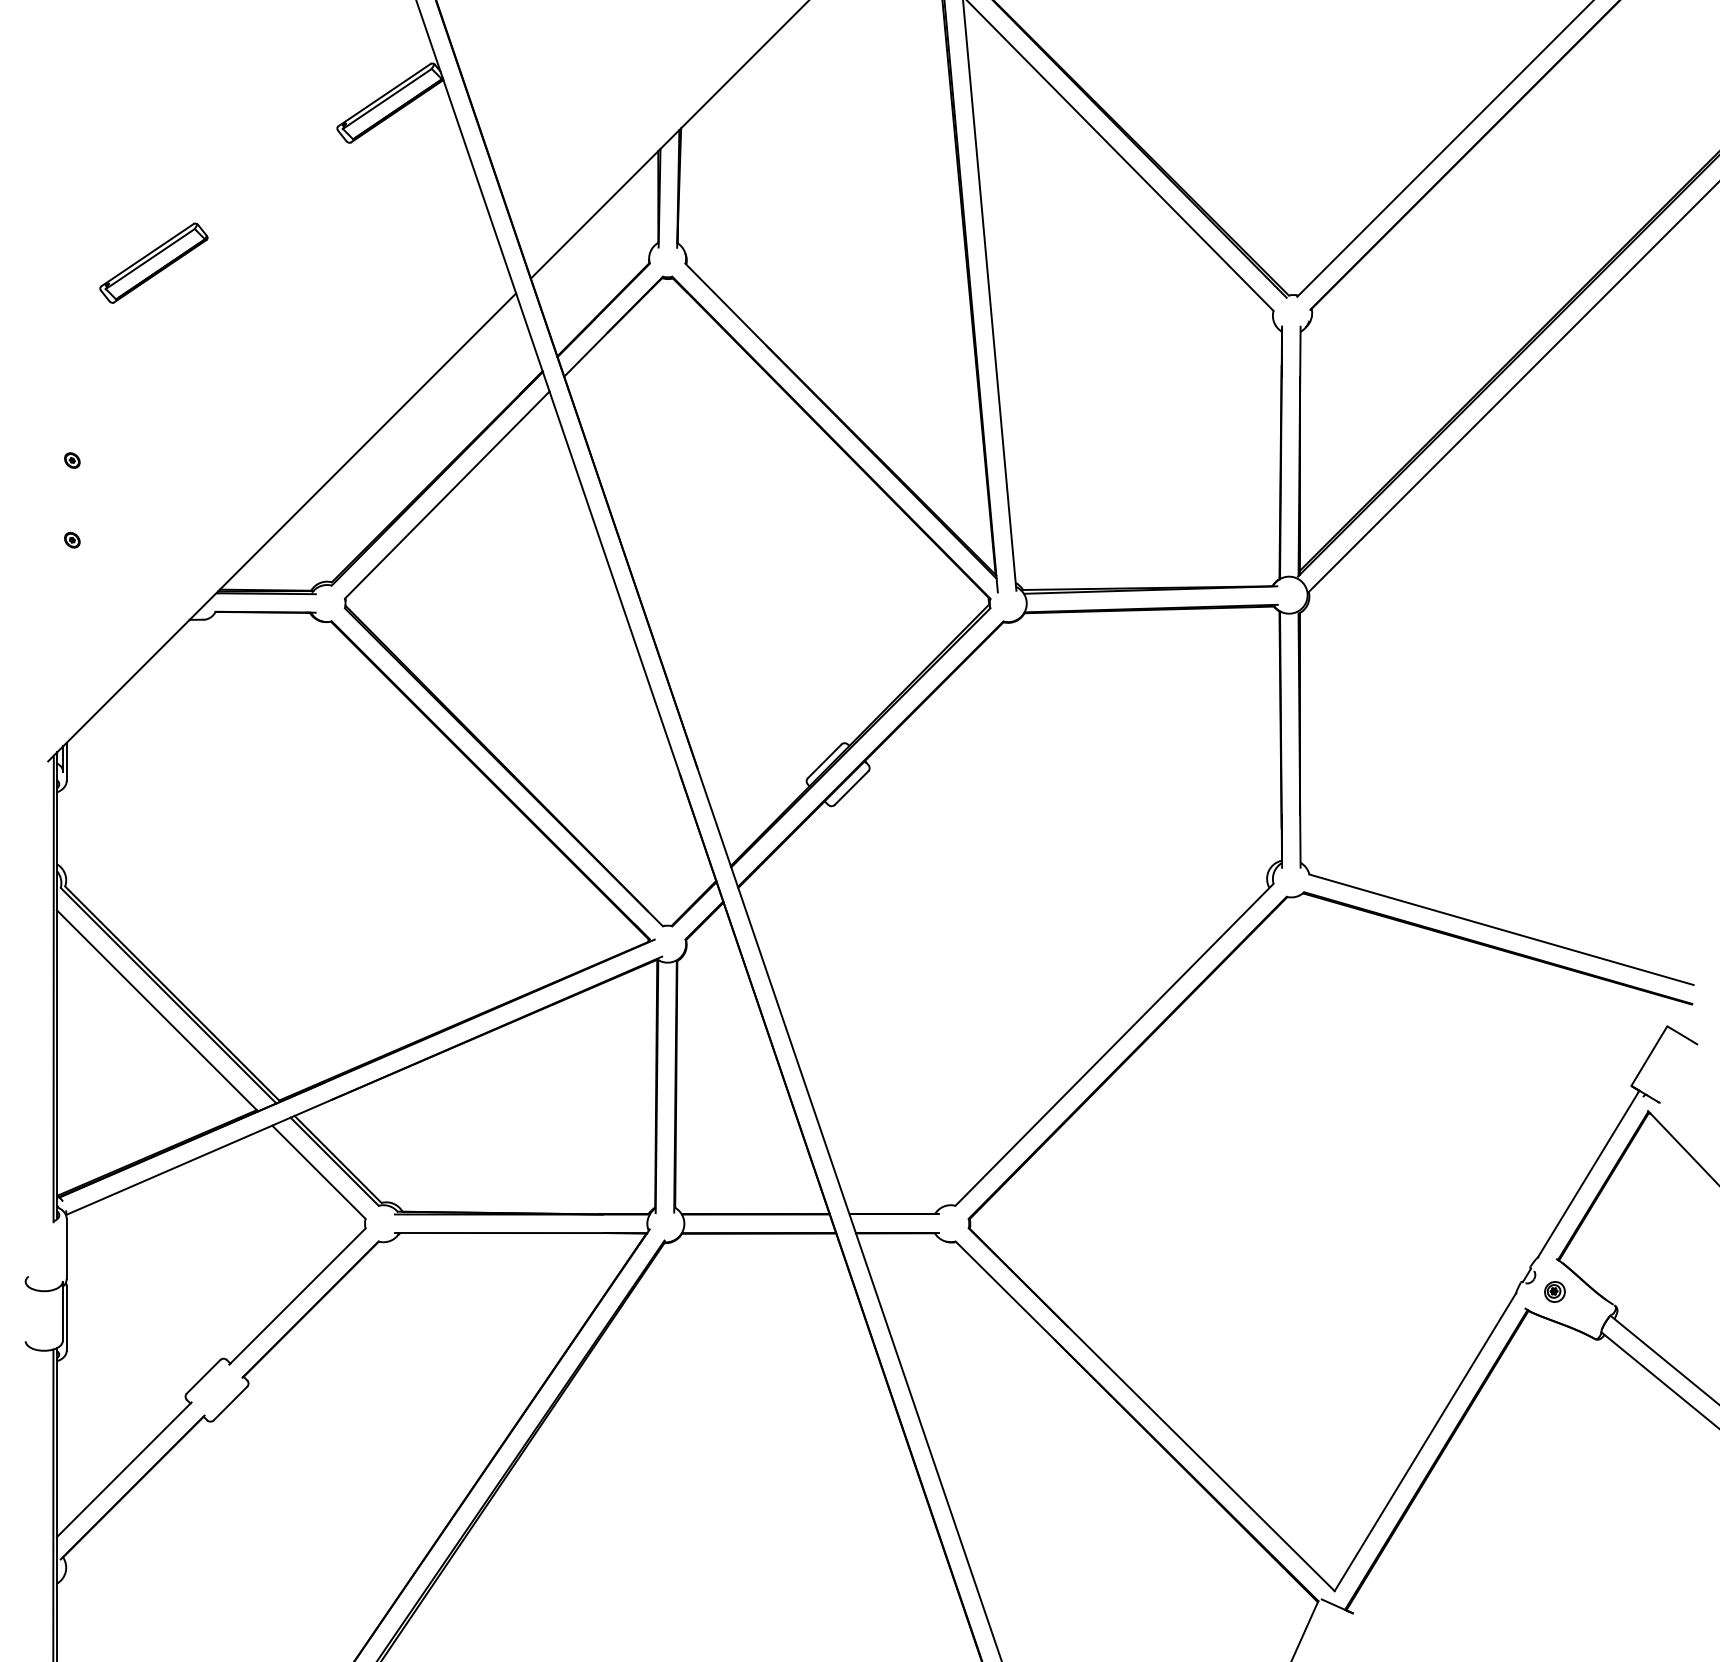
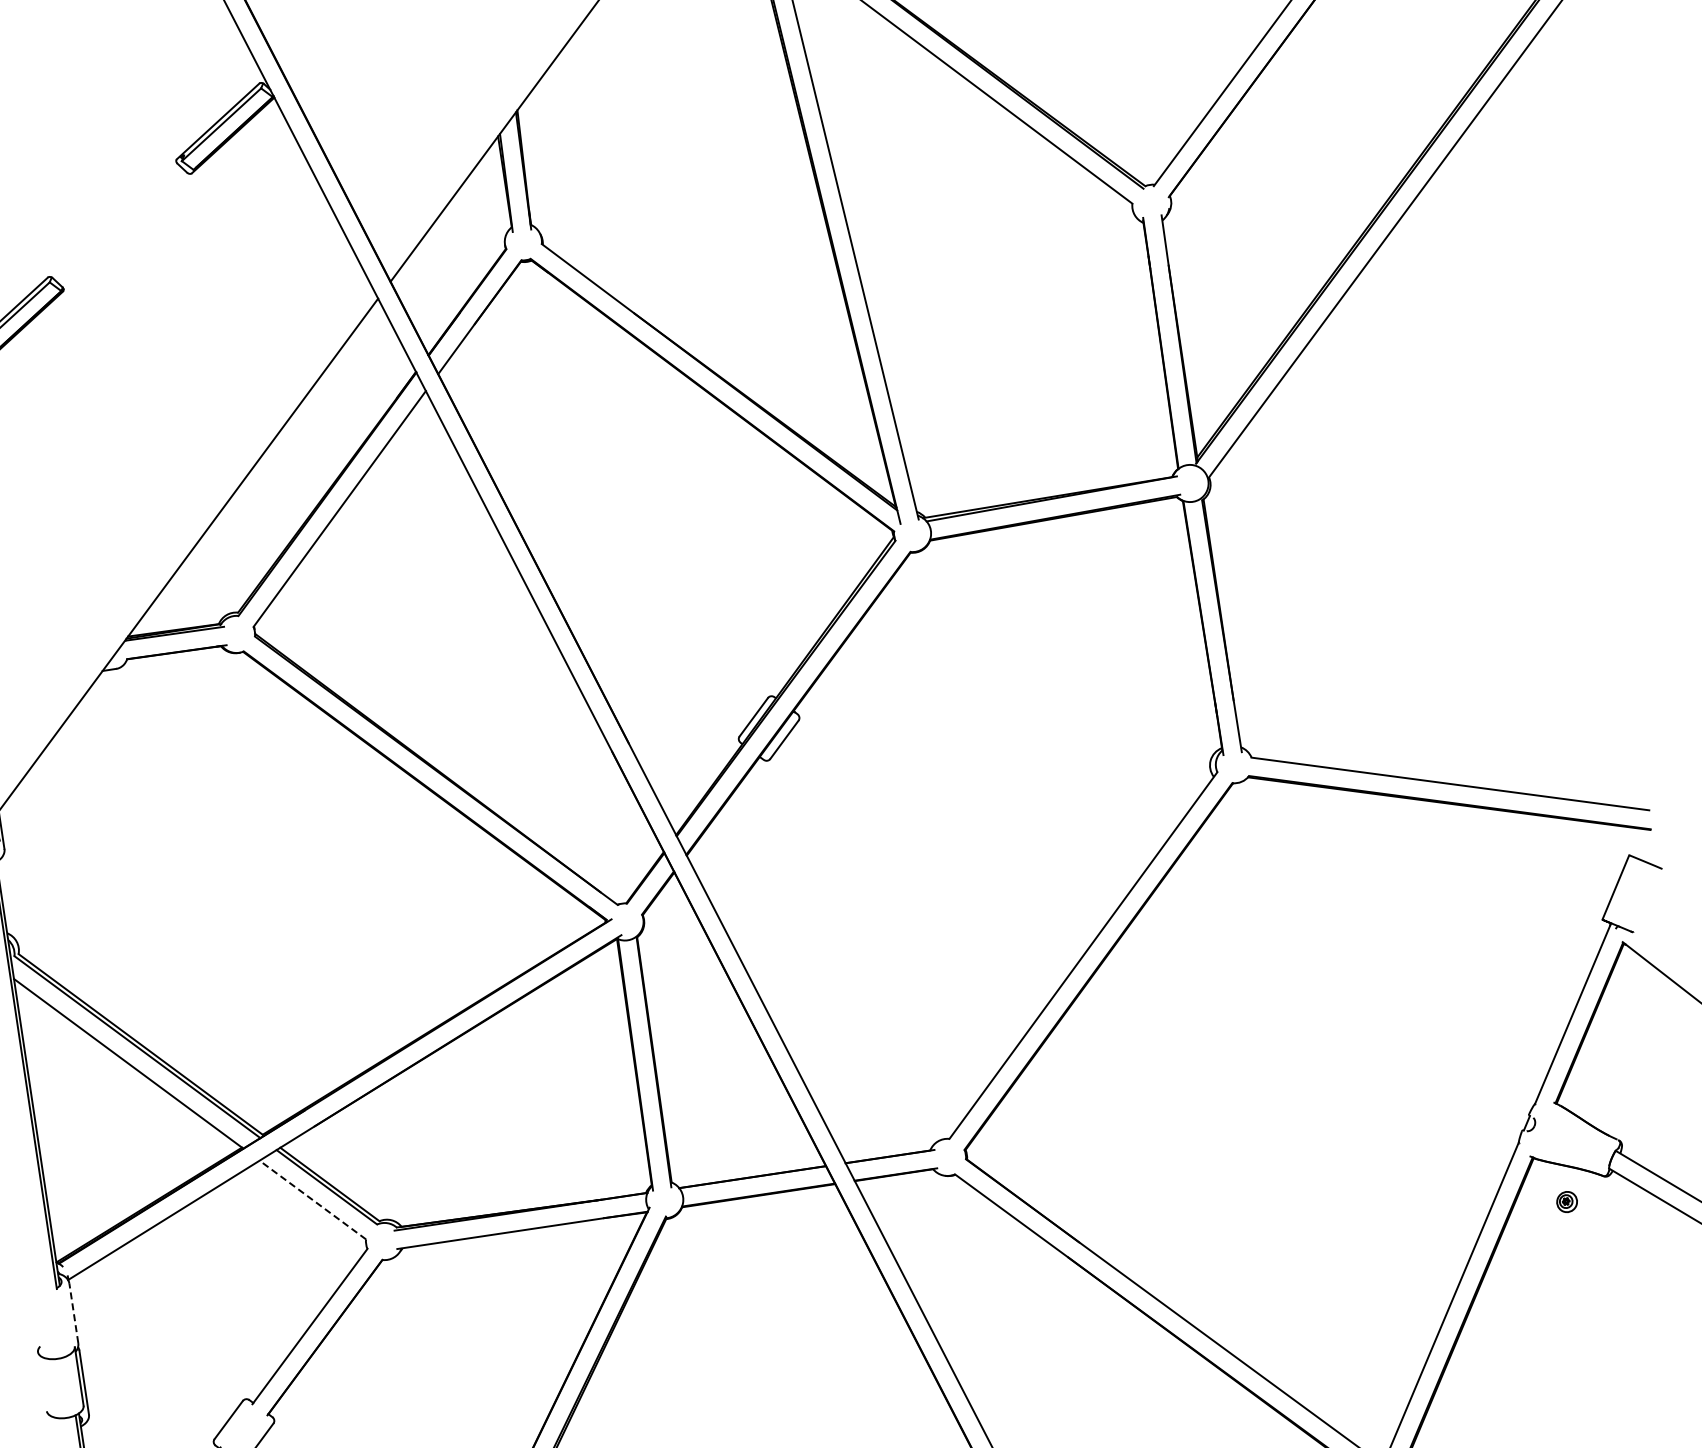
line: (318, 1172) -> (312, 1200), solid -> dashed
line: (66, 1248) -> (73, 1313), solid -> dashed
part: (1554, 1291) -> (1566, 1201), moved

